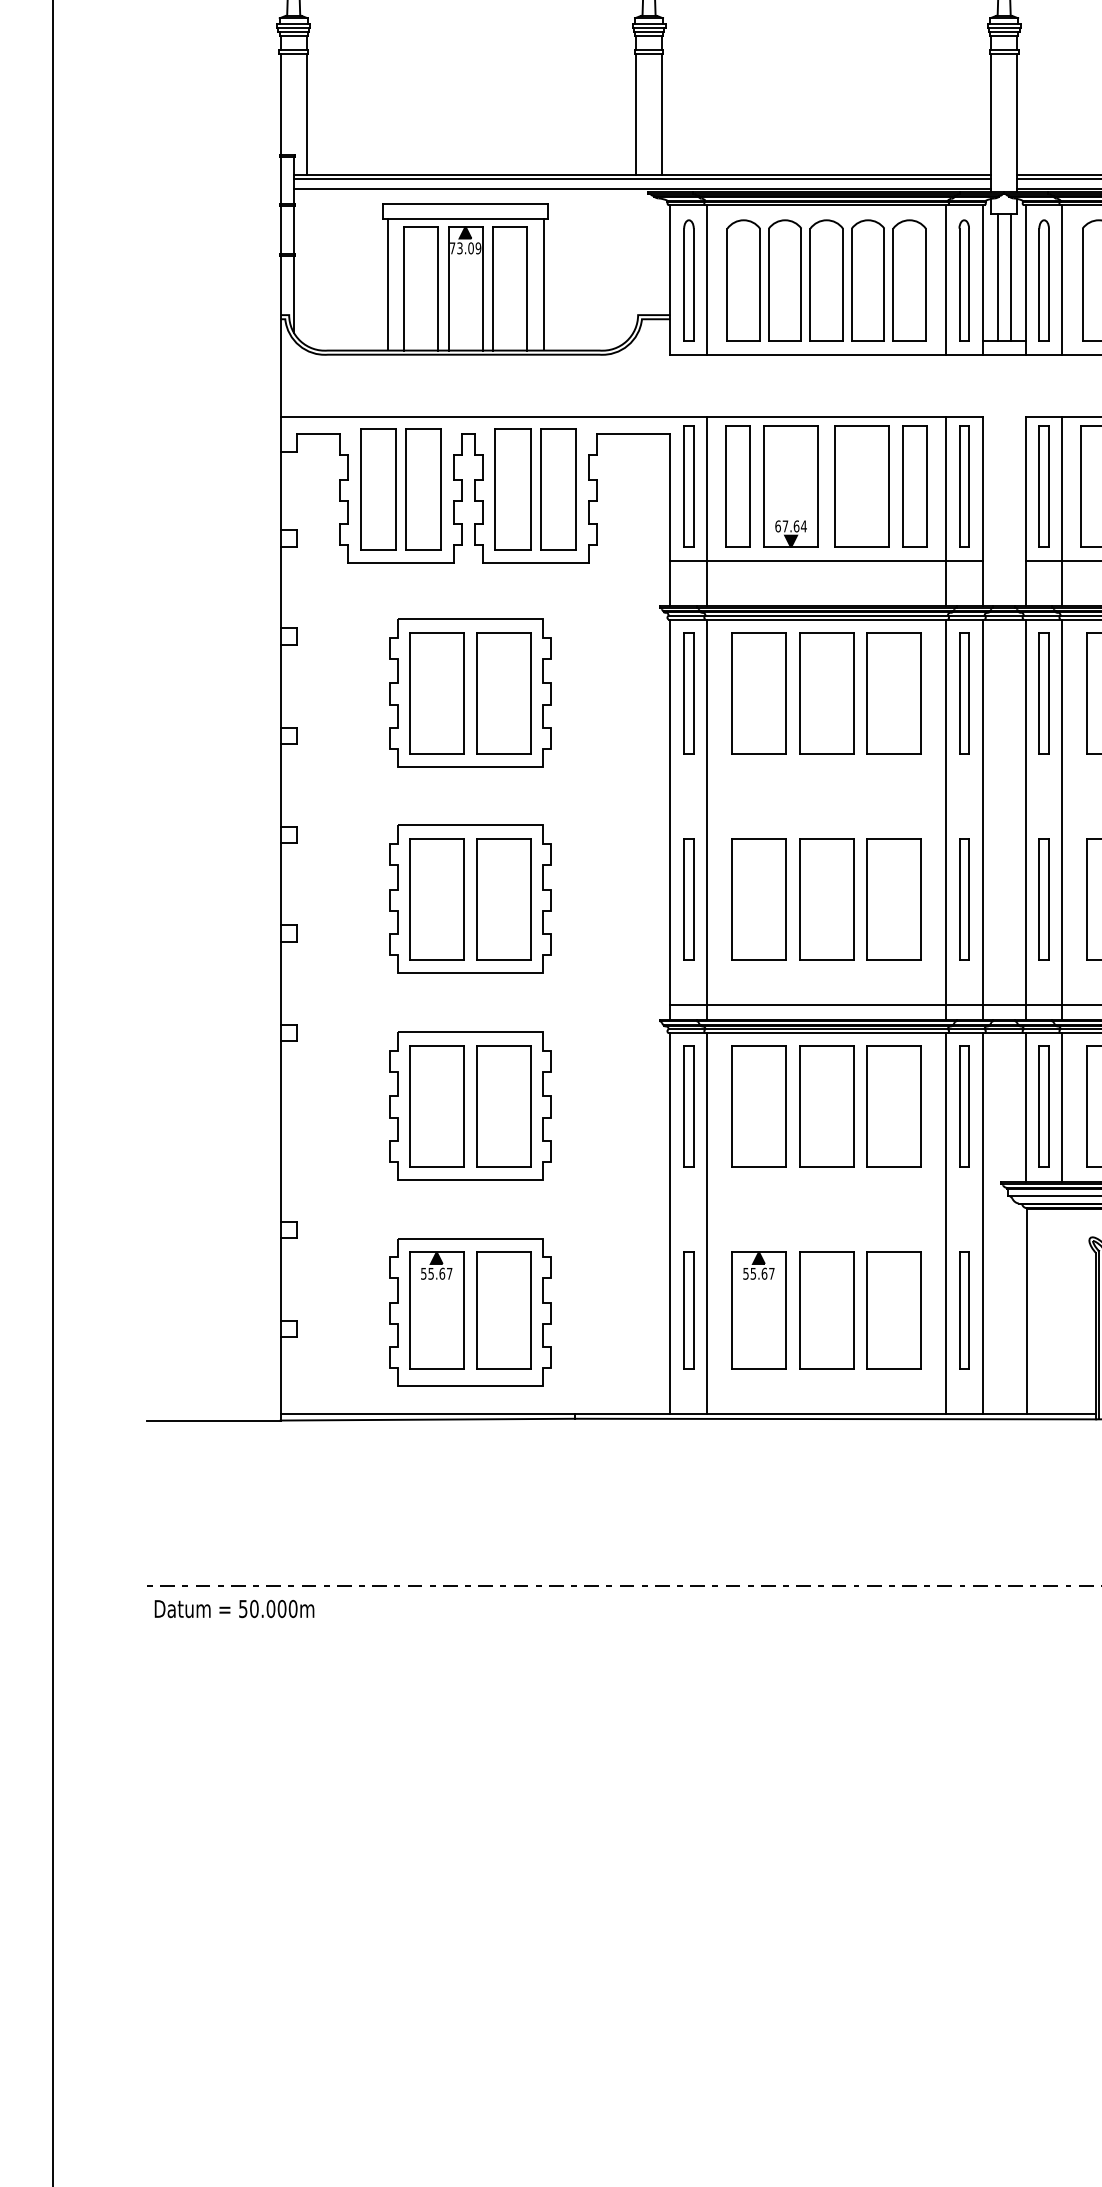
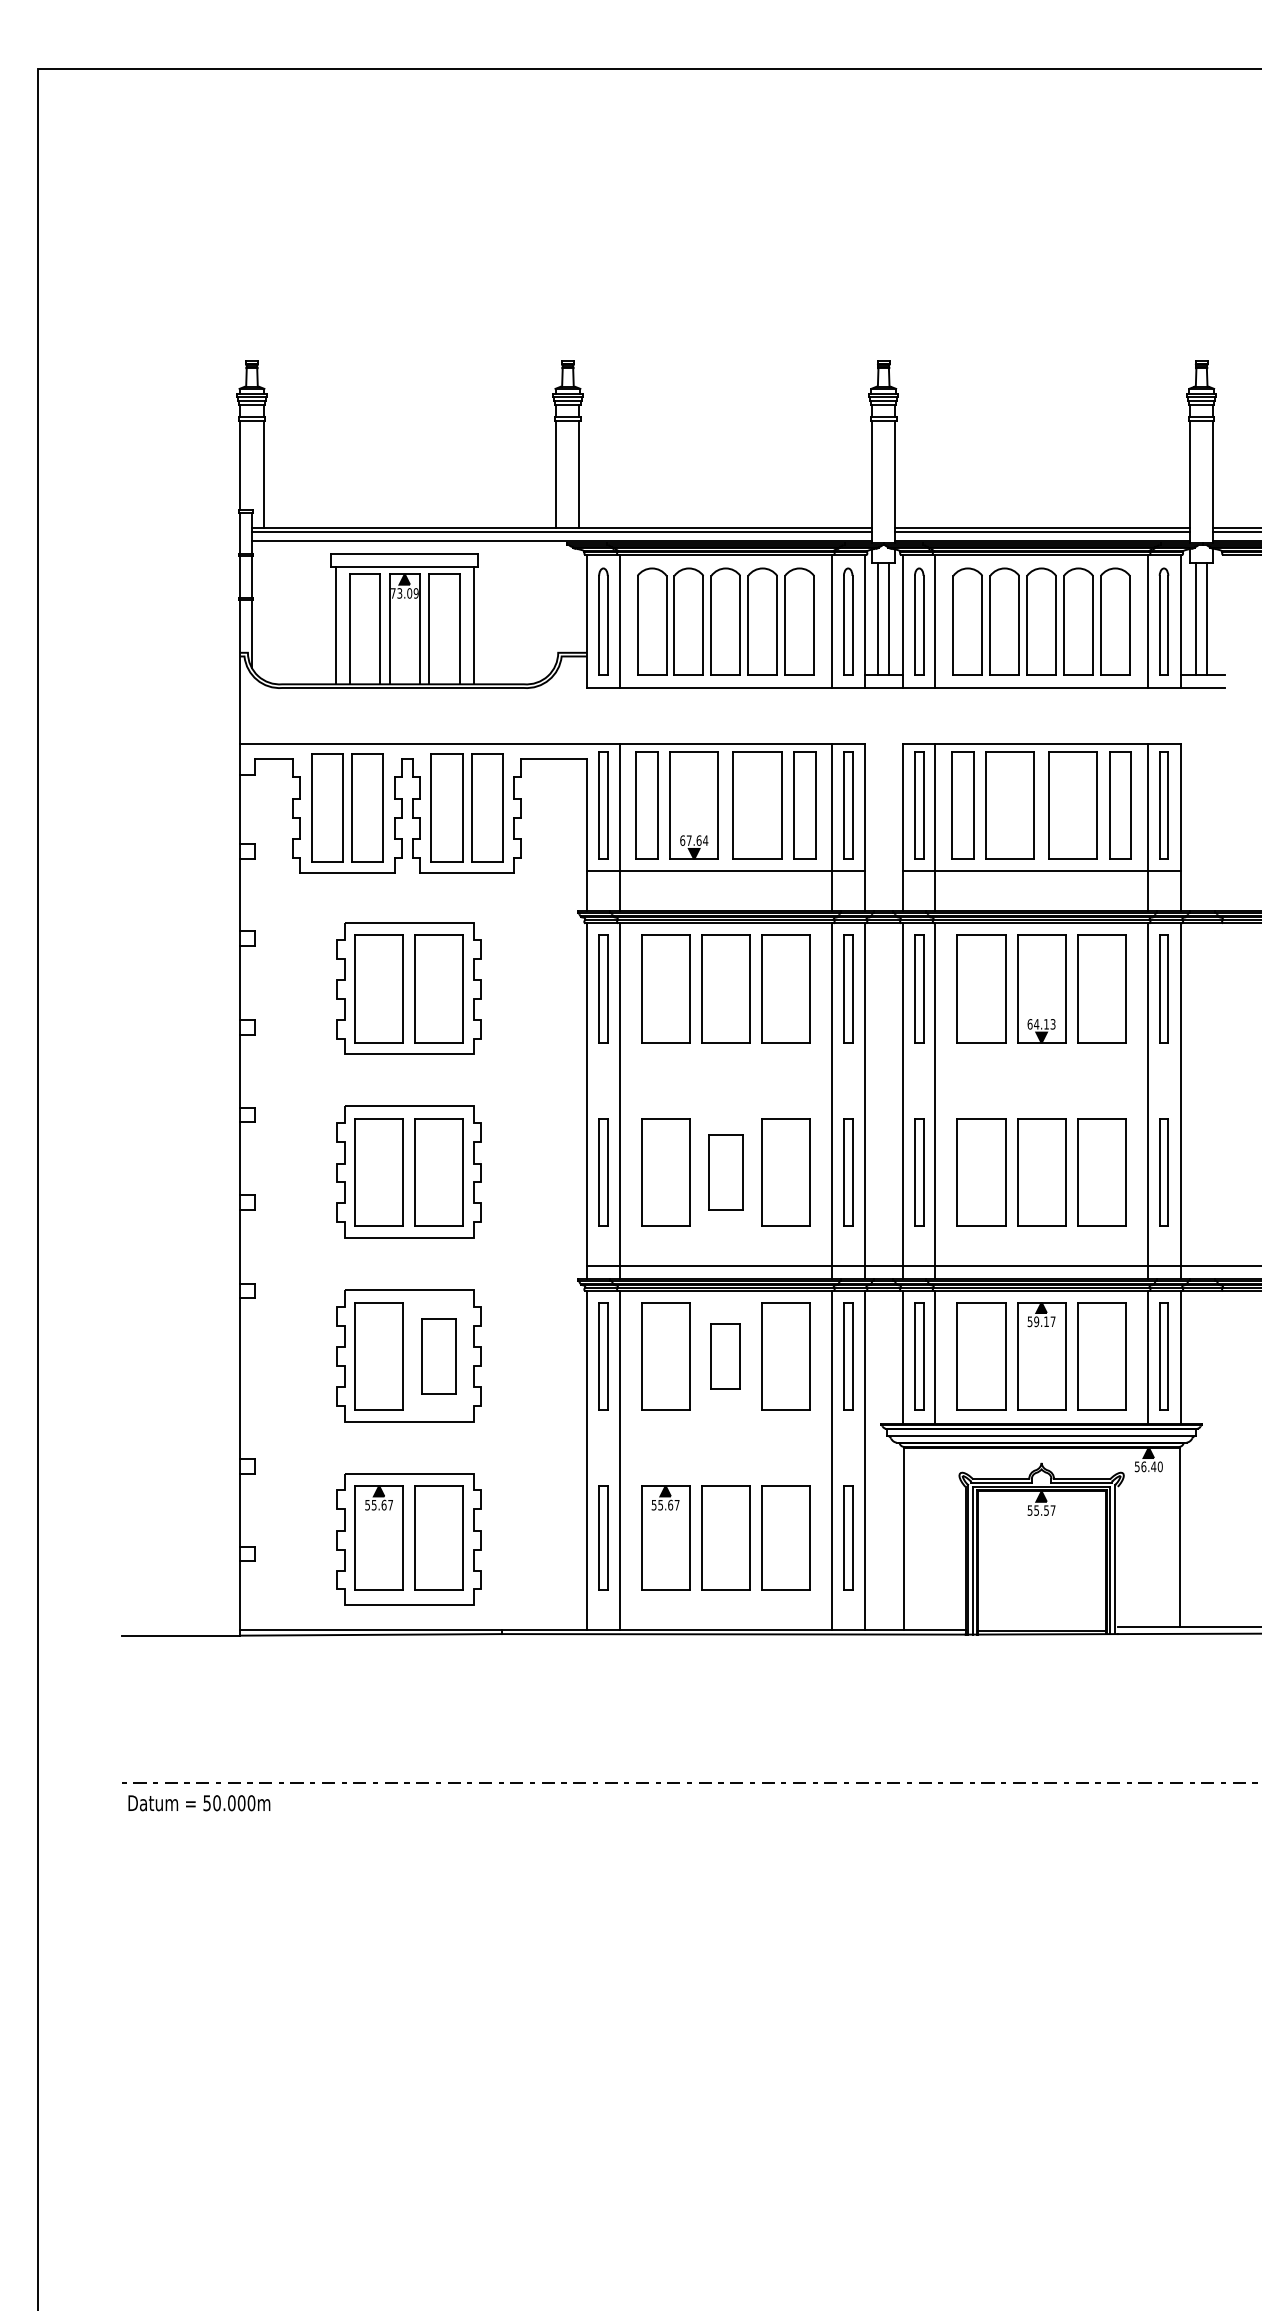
part: (826, 899) -> (725, 1172), size x0.7
part: (503, 1106) -> (438, 1356), size x0.7
part: (826, 1106) -> (725, 1356), size x0.6

